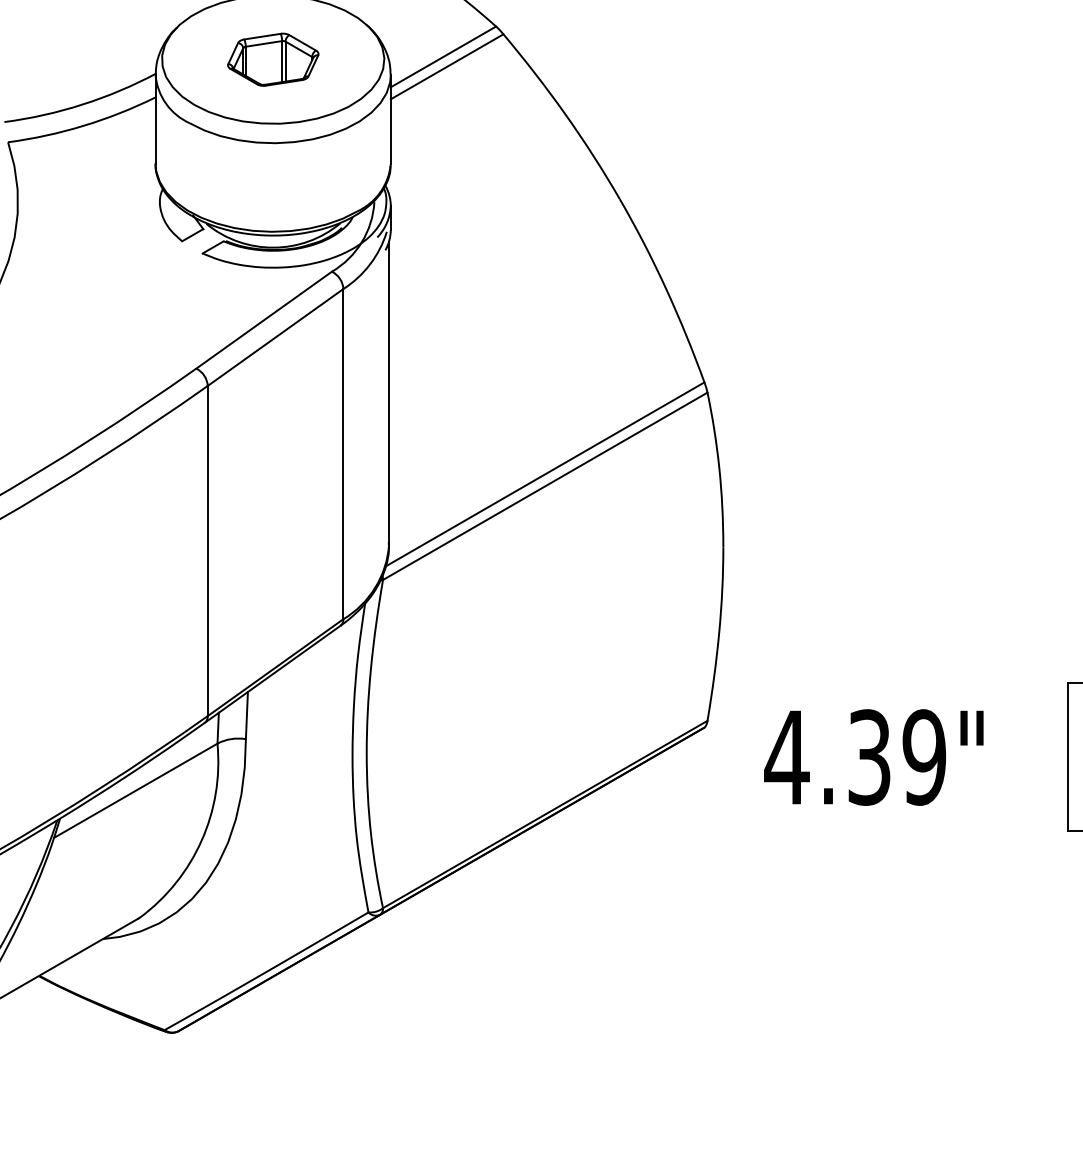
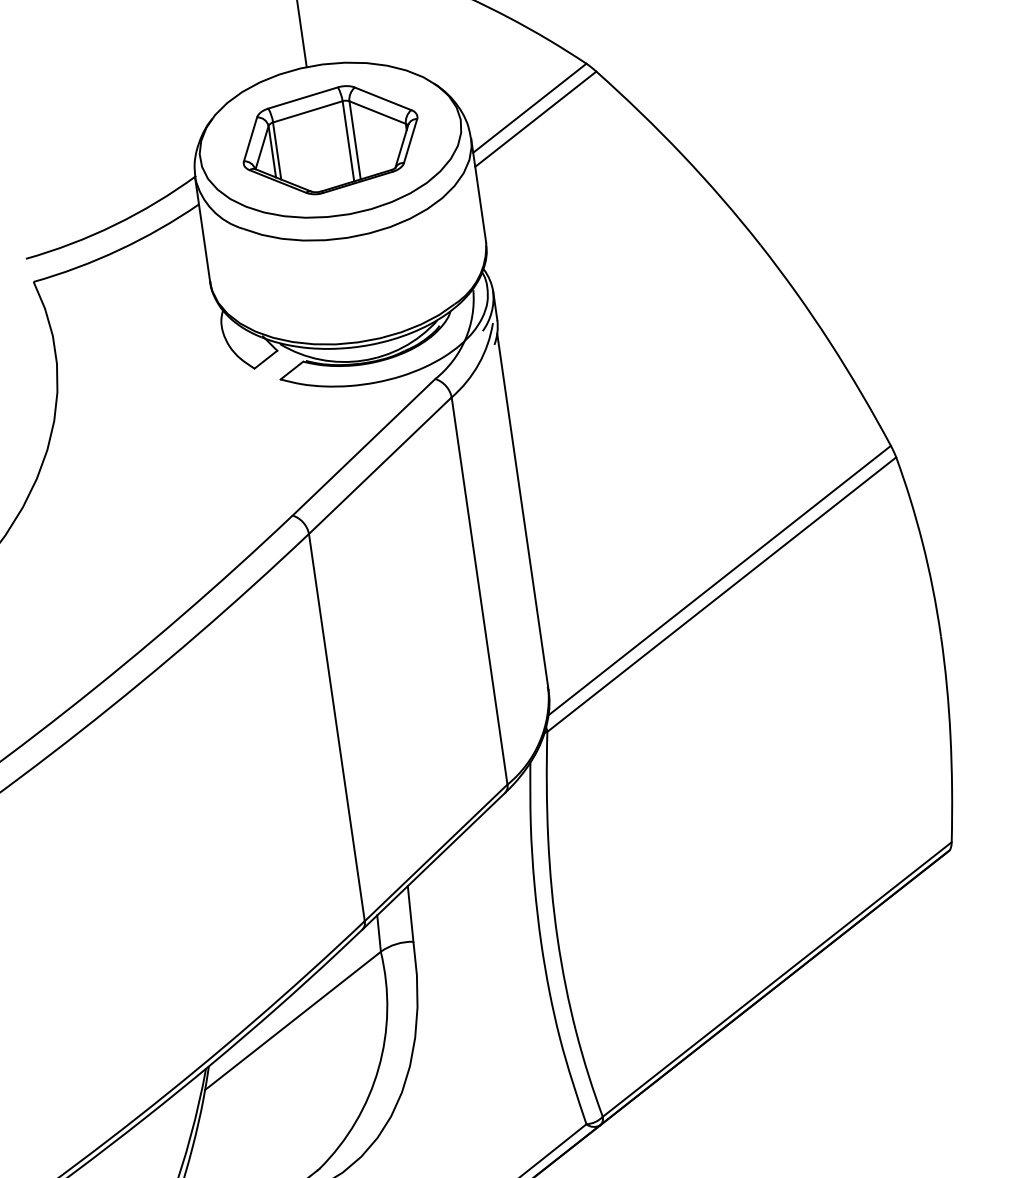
part: (273, 59) -> (330, 139), size x1.67

